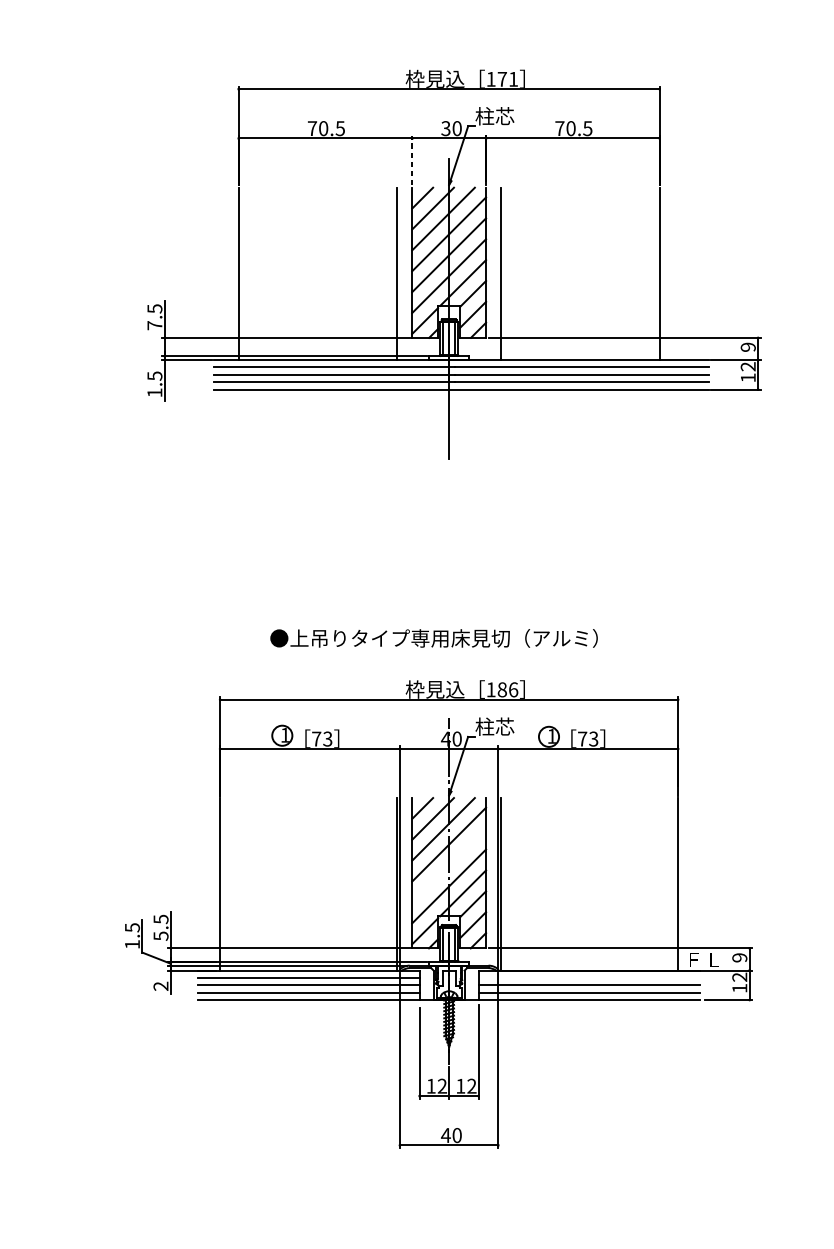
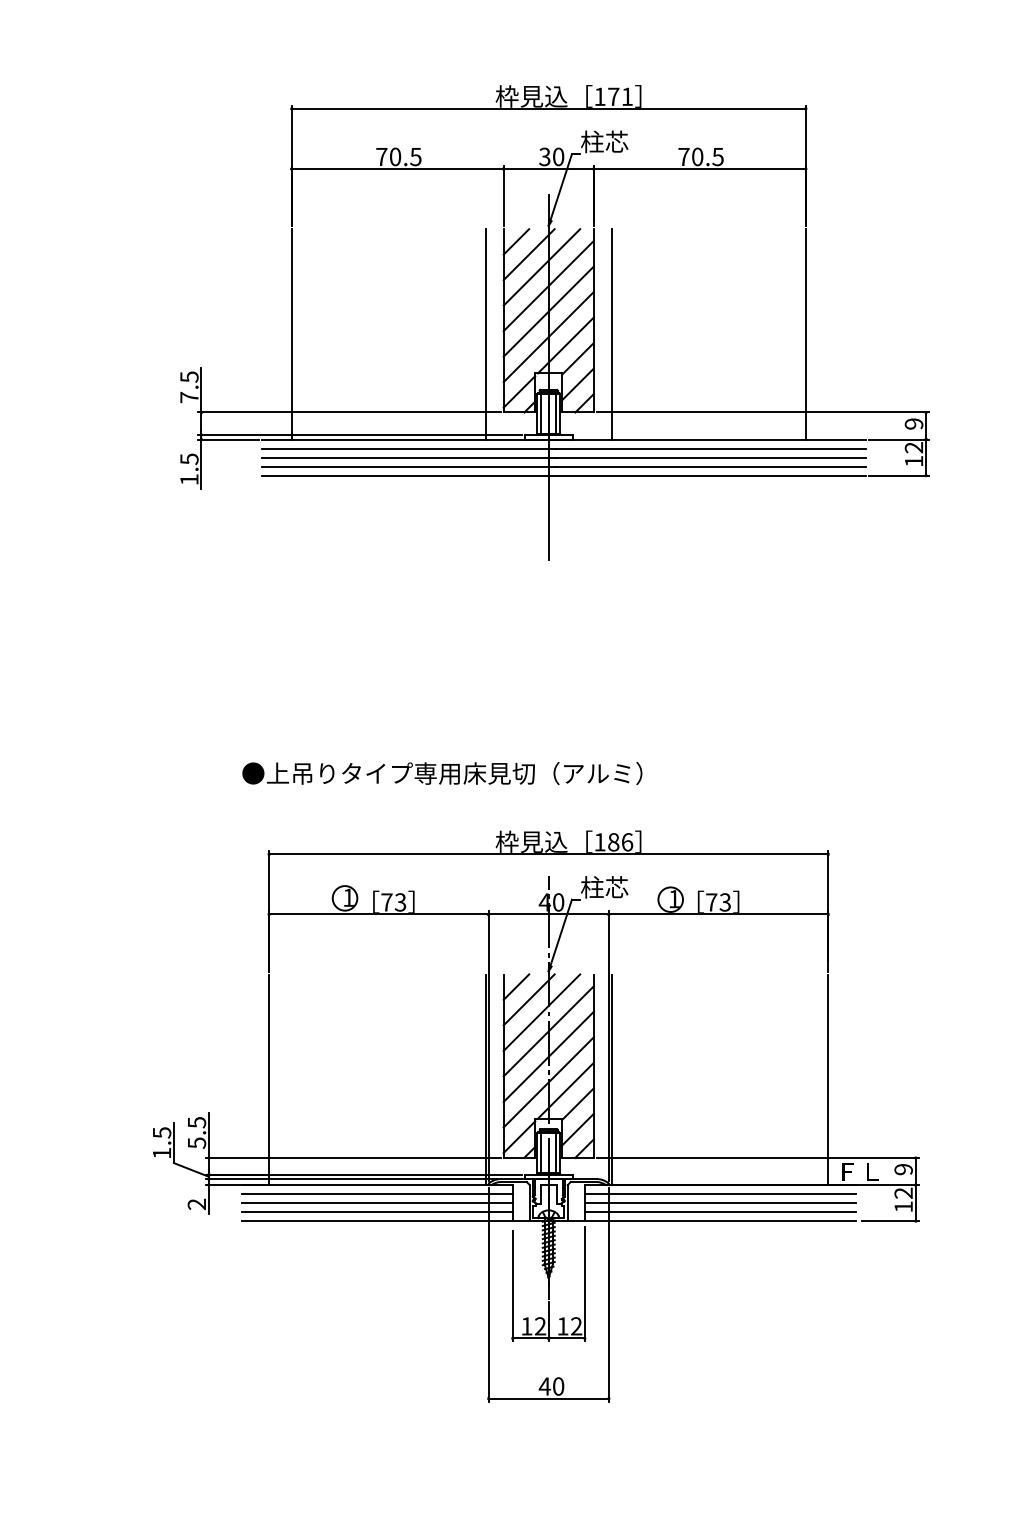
line: (412, 160) -> (503, 195), dashed -> solid
text: (434, 638) -> (442, 773), moved
line: (448, 865) -> (548, 1056), added
line: (588, 978) -> (719, 1194), added

